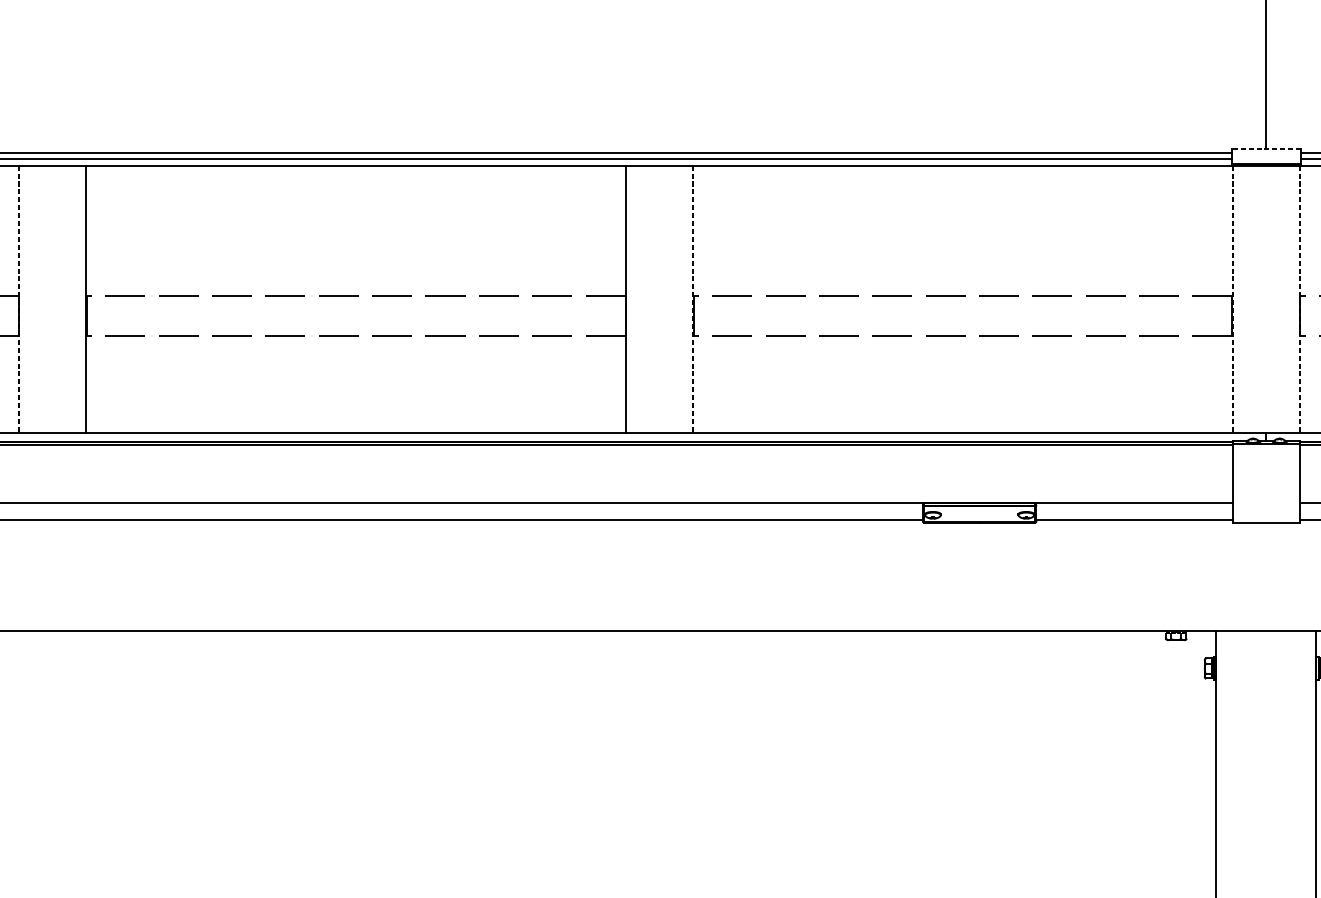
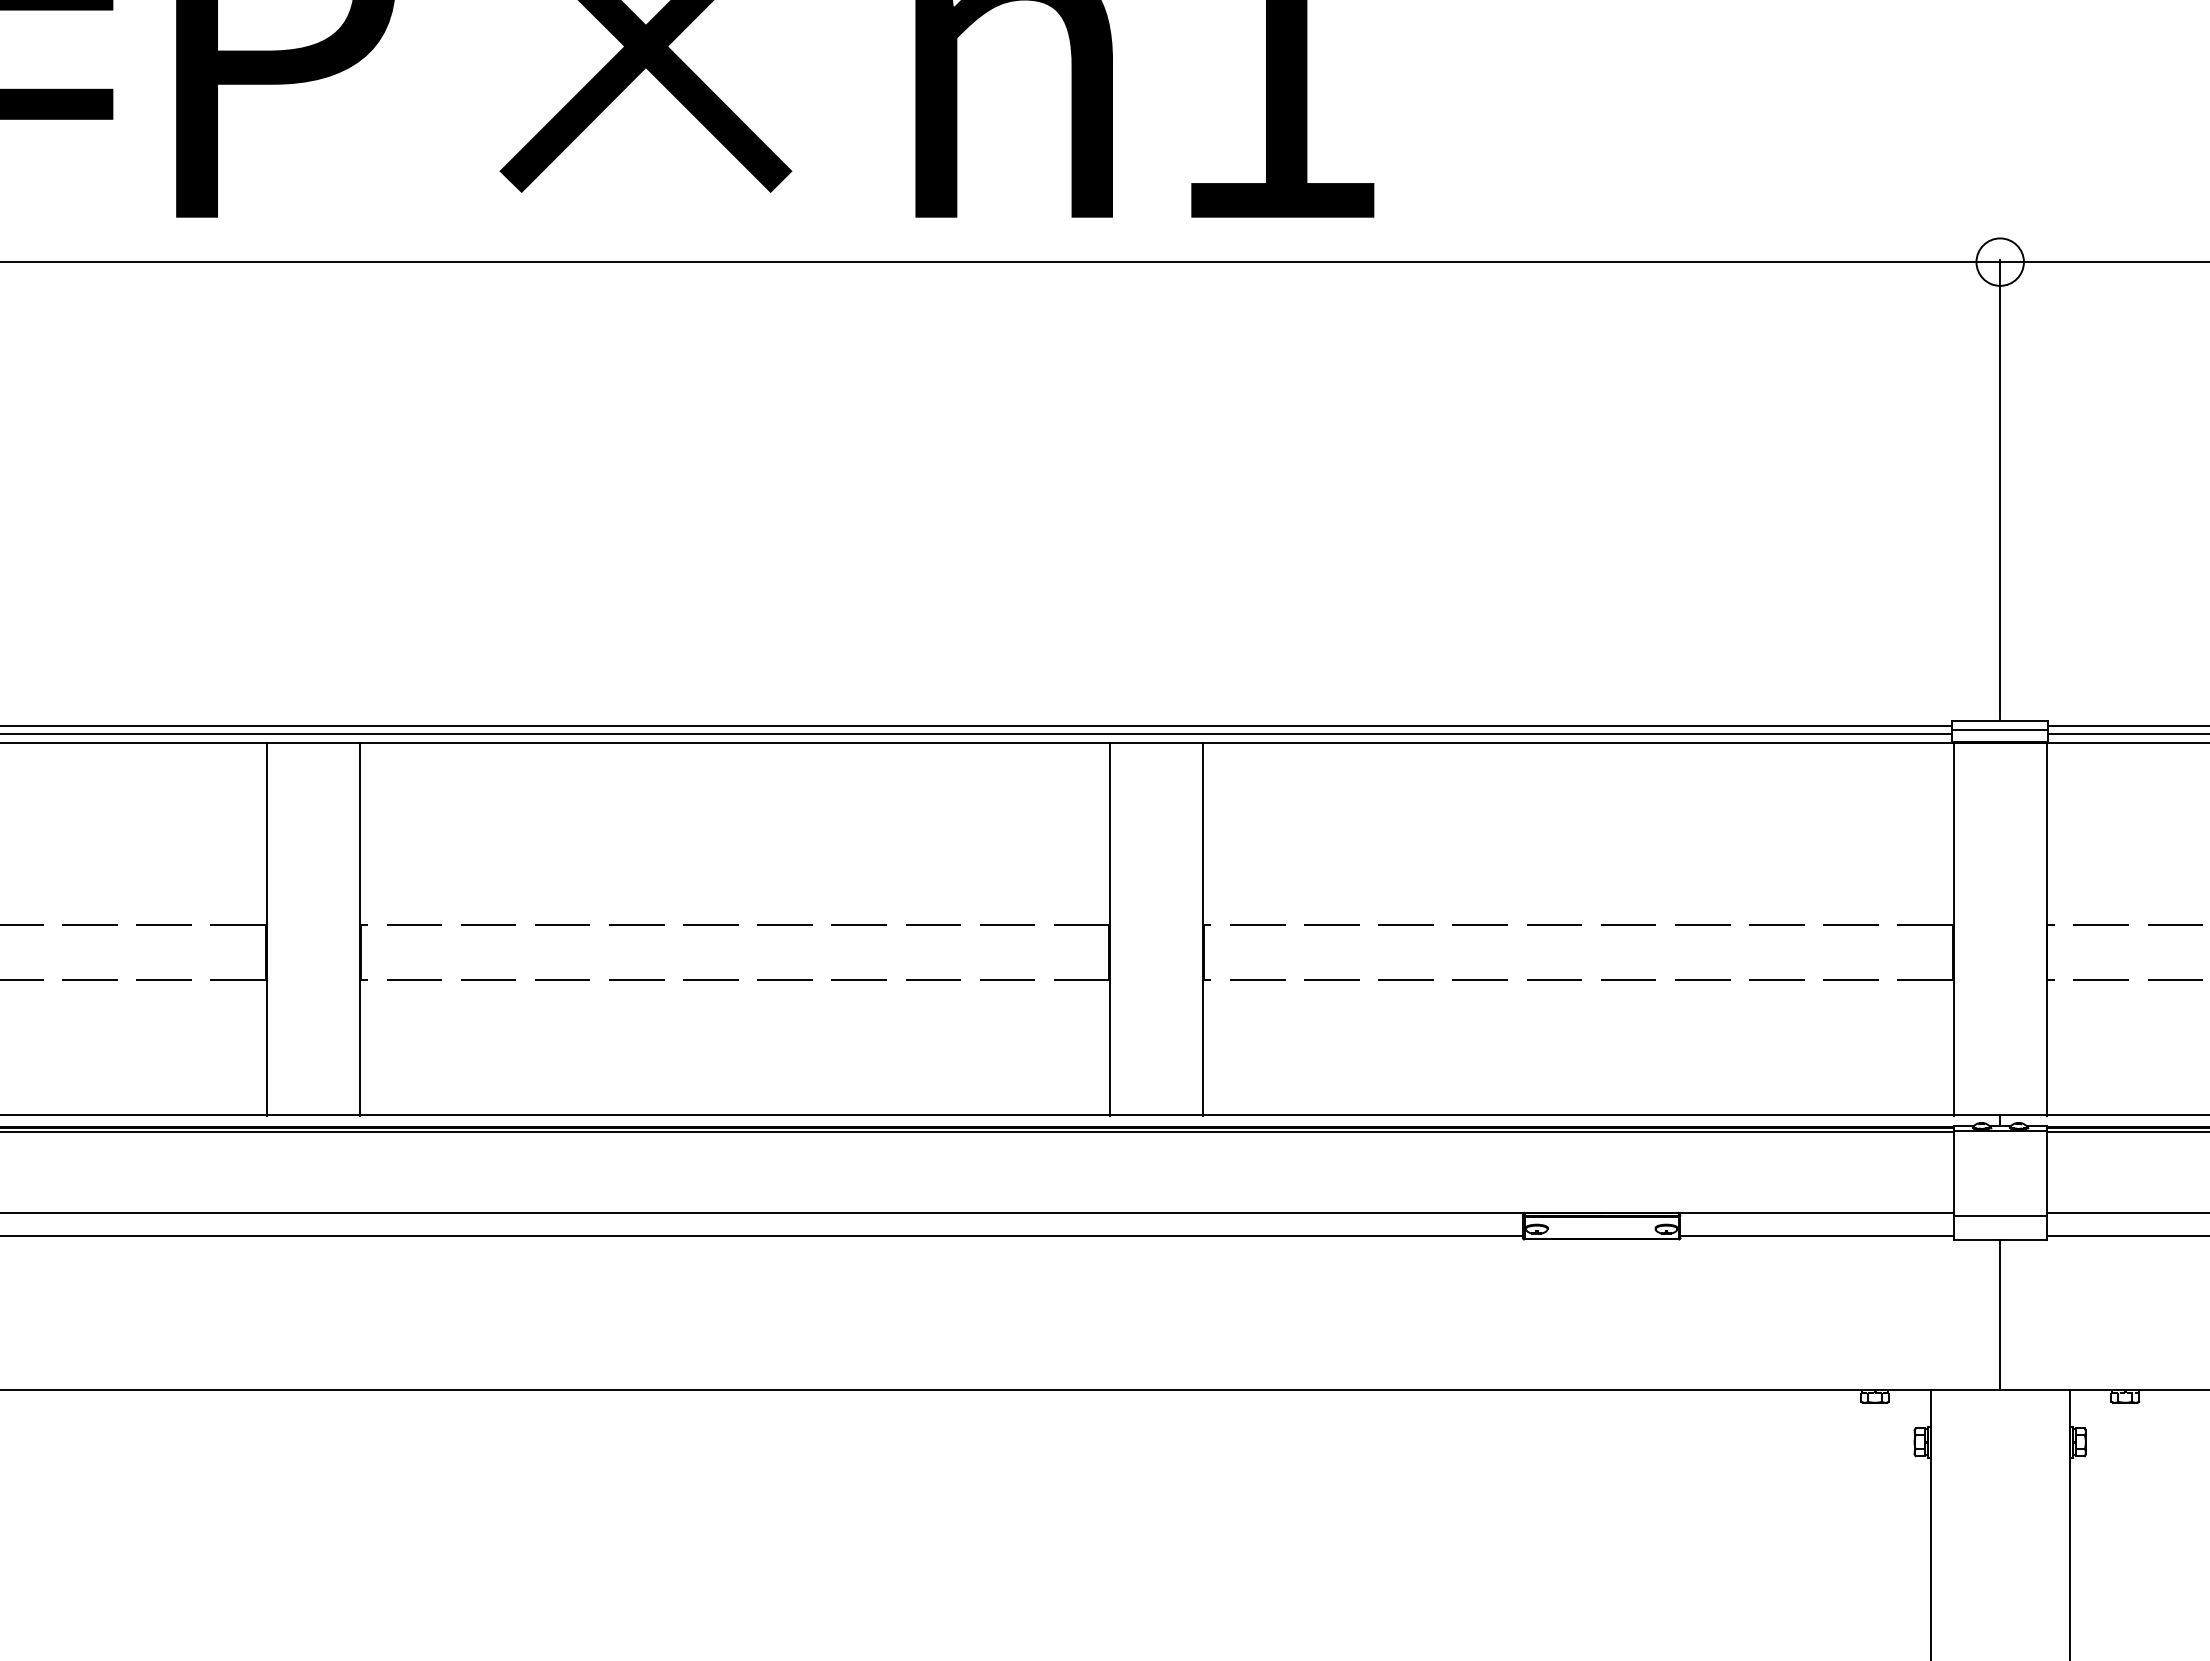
line: (1265, 149) -> (1999, 720), dashed -> solid
line: (1266, 156) -> (2000, 730), added
line: (19, 300) -> (266, 930), dashed -> solid
line: (693, 300) -> (1203, 930), dashed -> solid
line: (1232, 300) -> (1953, 930), dashed -> solid
line: (1299, 300) -> (2046, 930), dashed -> solid
line: (1265, 505) -> (1999, 1215), added
line: (1266, 576) -> (2000, 1314), added

